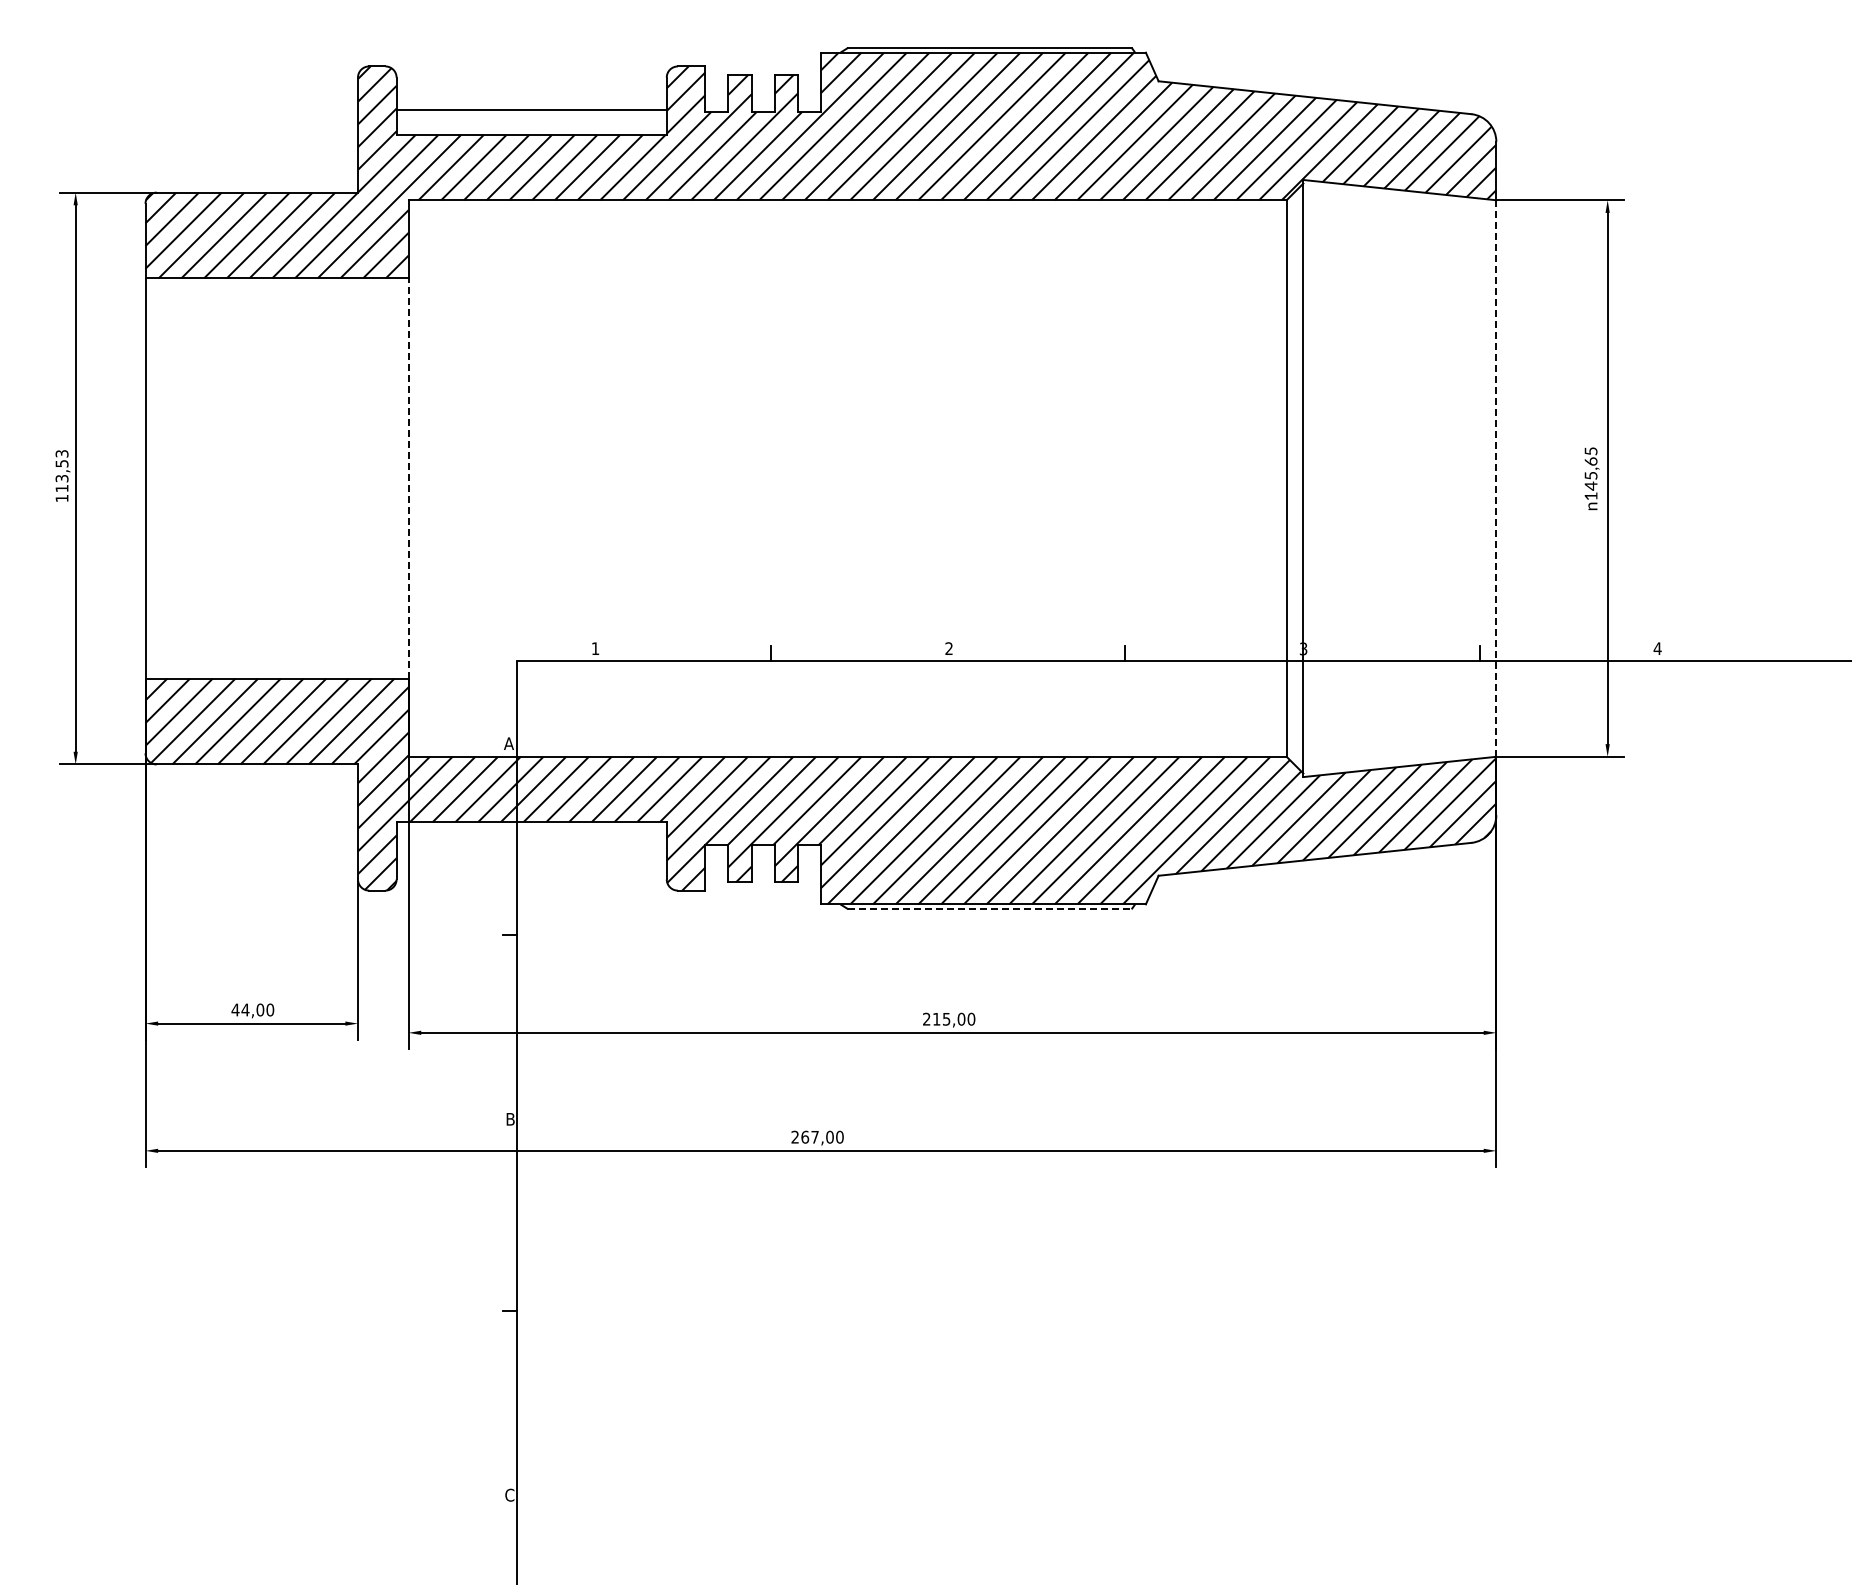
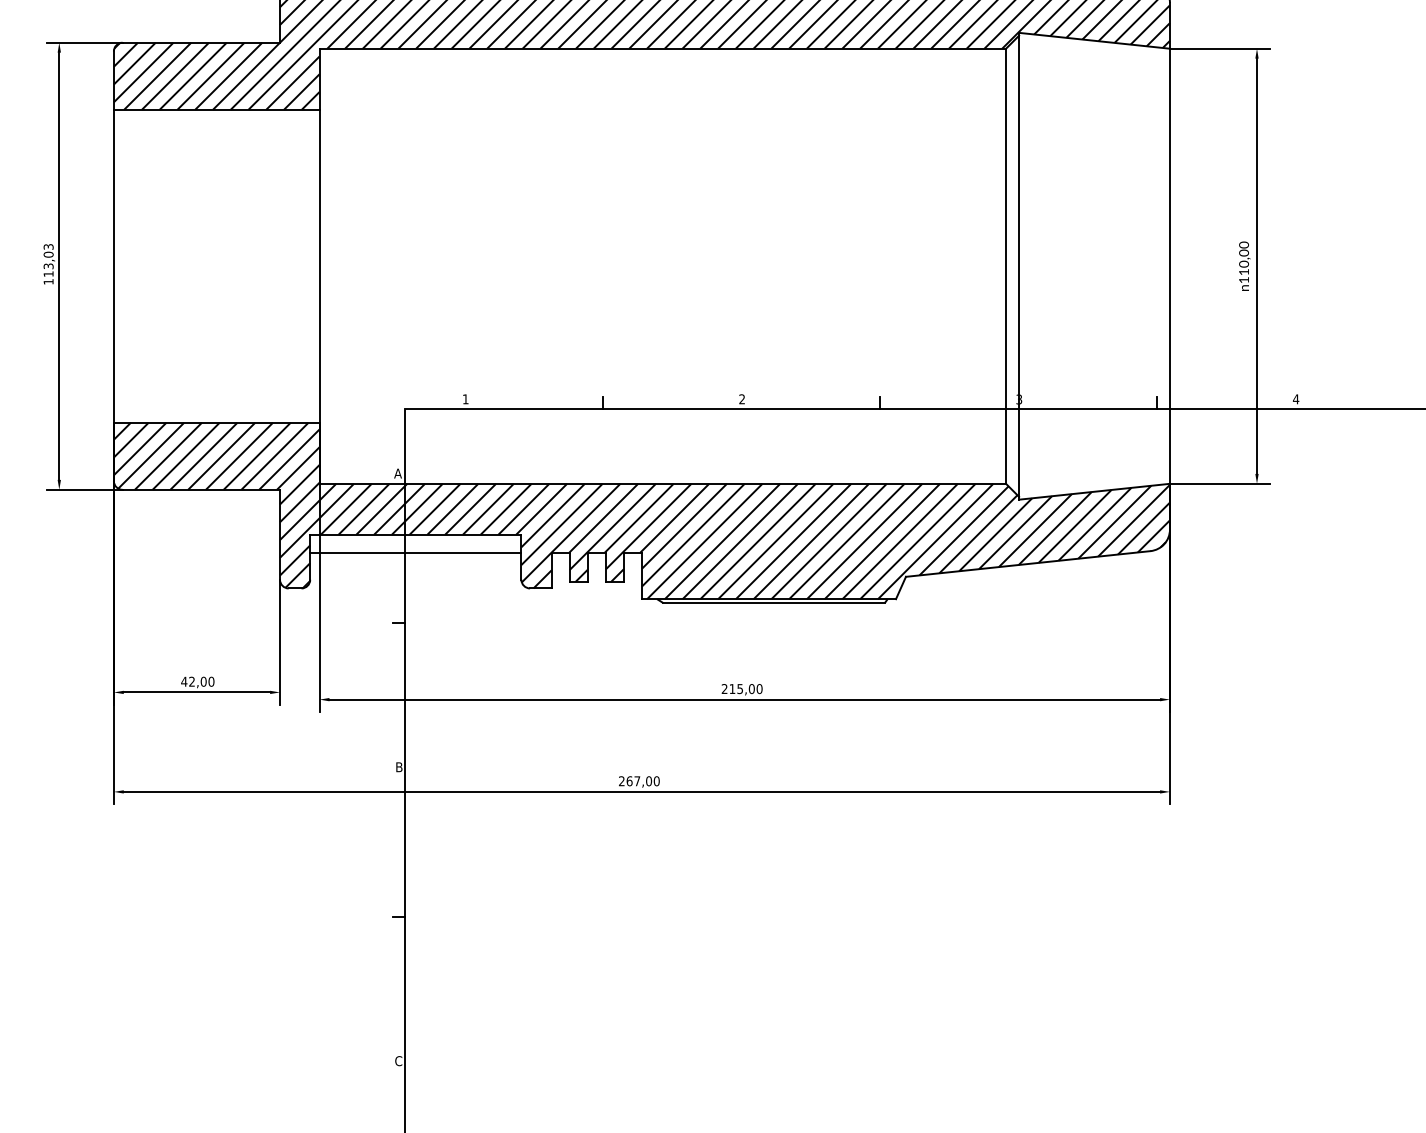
text: (61, 463) -> (48, 254), 113,53 -> 113,03
text: (1590, 468) -> (1243, 258), 145,65 -> 110,00
line: (408, 478) -> (319, 266), dashed -> solid
line: (1496, 478) -> (1170, 266), dashed -> solid
line: (531, 845) -> (415, 553), added
line: (990, 909) -> (774, 603), dashed -> solid
text: (245, 1009) -> (192, 681), 44,00 -> 42,00

